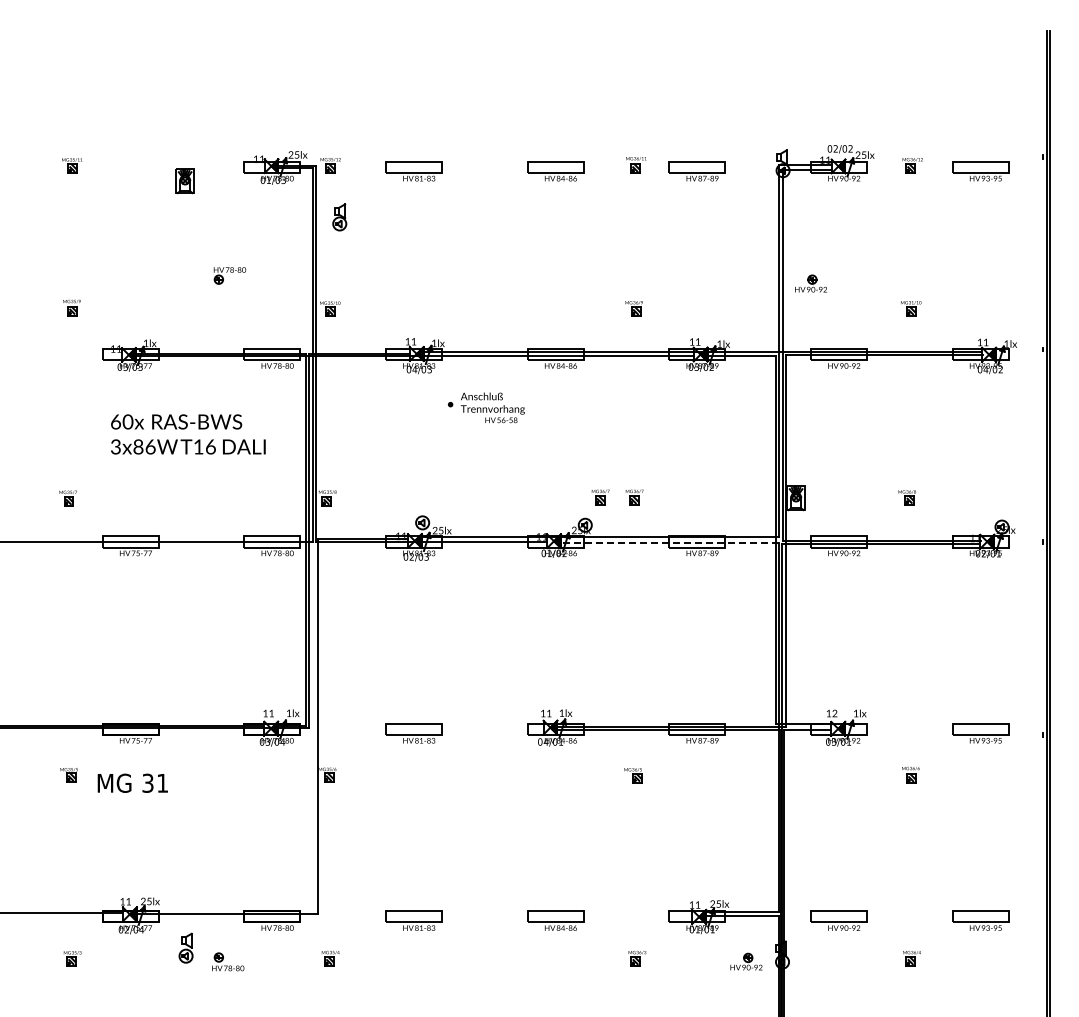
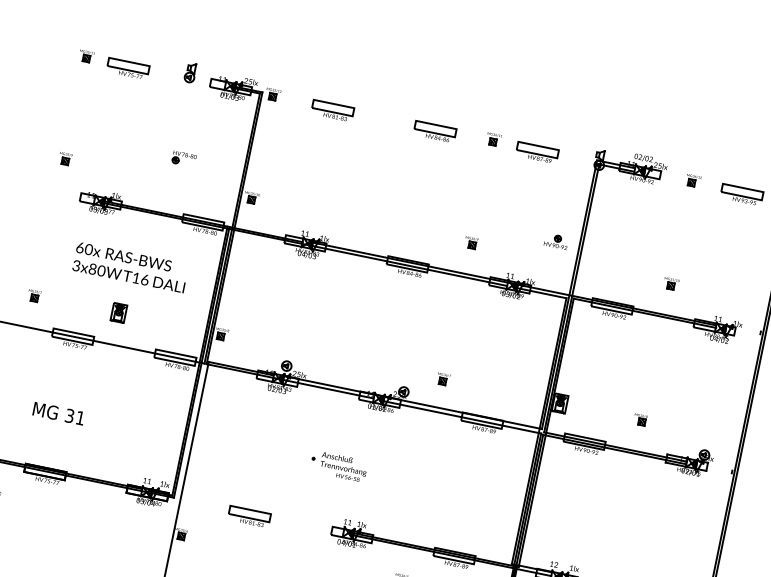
part: (130, 171) -> (127, 69), added
part: (184, 181) -> (118, 313), moved
part: (339, 217) -> (190, 72), moved
part: (810, 283) -> (556, 241), moved
text: (485, 407) -> (338, 466), moved
text: (150, 446) -> (101, 270), 3x86W -> 3x80W
part: (600, 497) -> (418, 374), removed
line: (669, 543) -> (461, 417), dashed -> solid
text: (132, 782) -> (58, 413), moved

